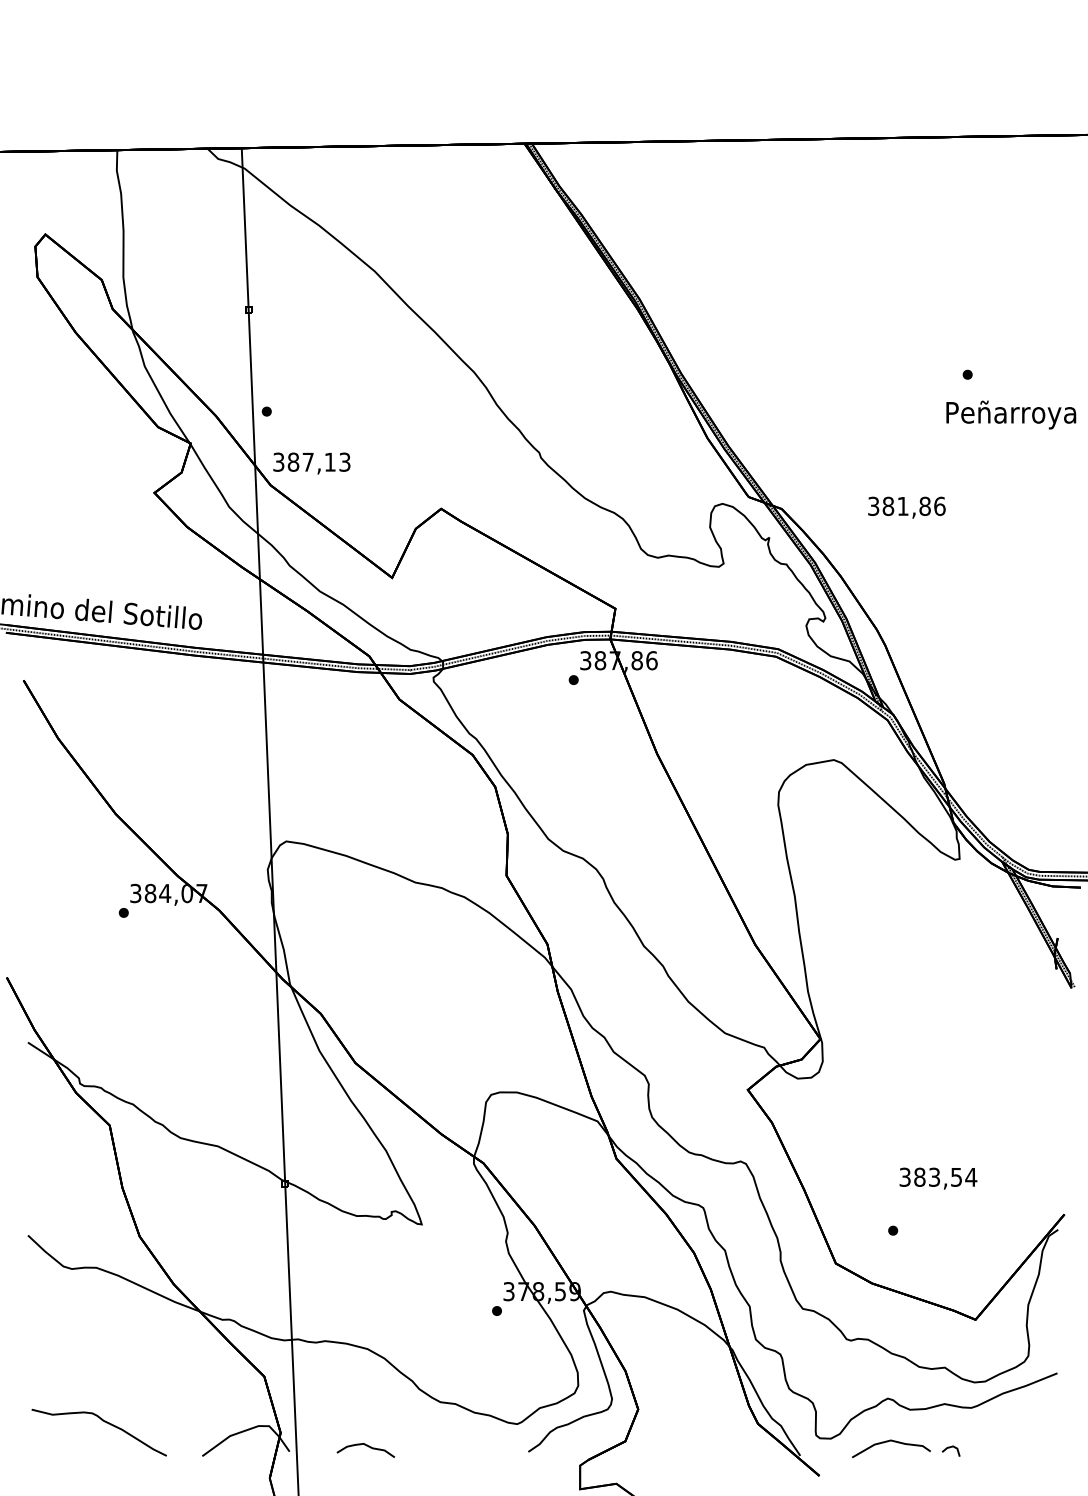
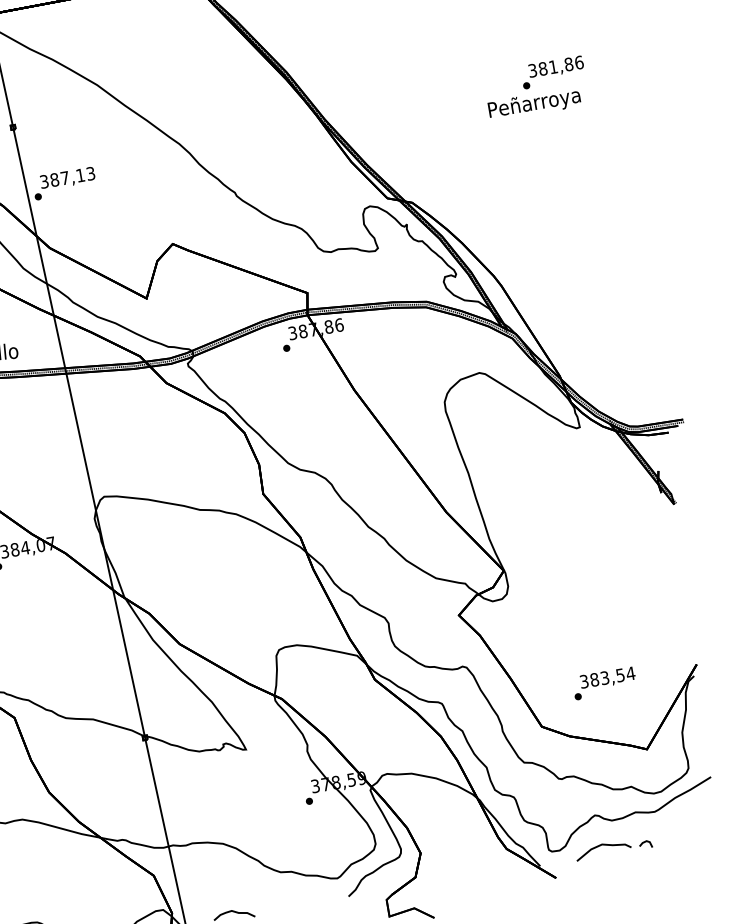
text: (1011, 414) -> (534, 103), moved
text: (311, 463) -> (67, 178), moved
text: (906, 507) -> (555, 67), moved
text: (938, 1178) -> (607, 678), moved

